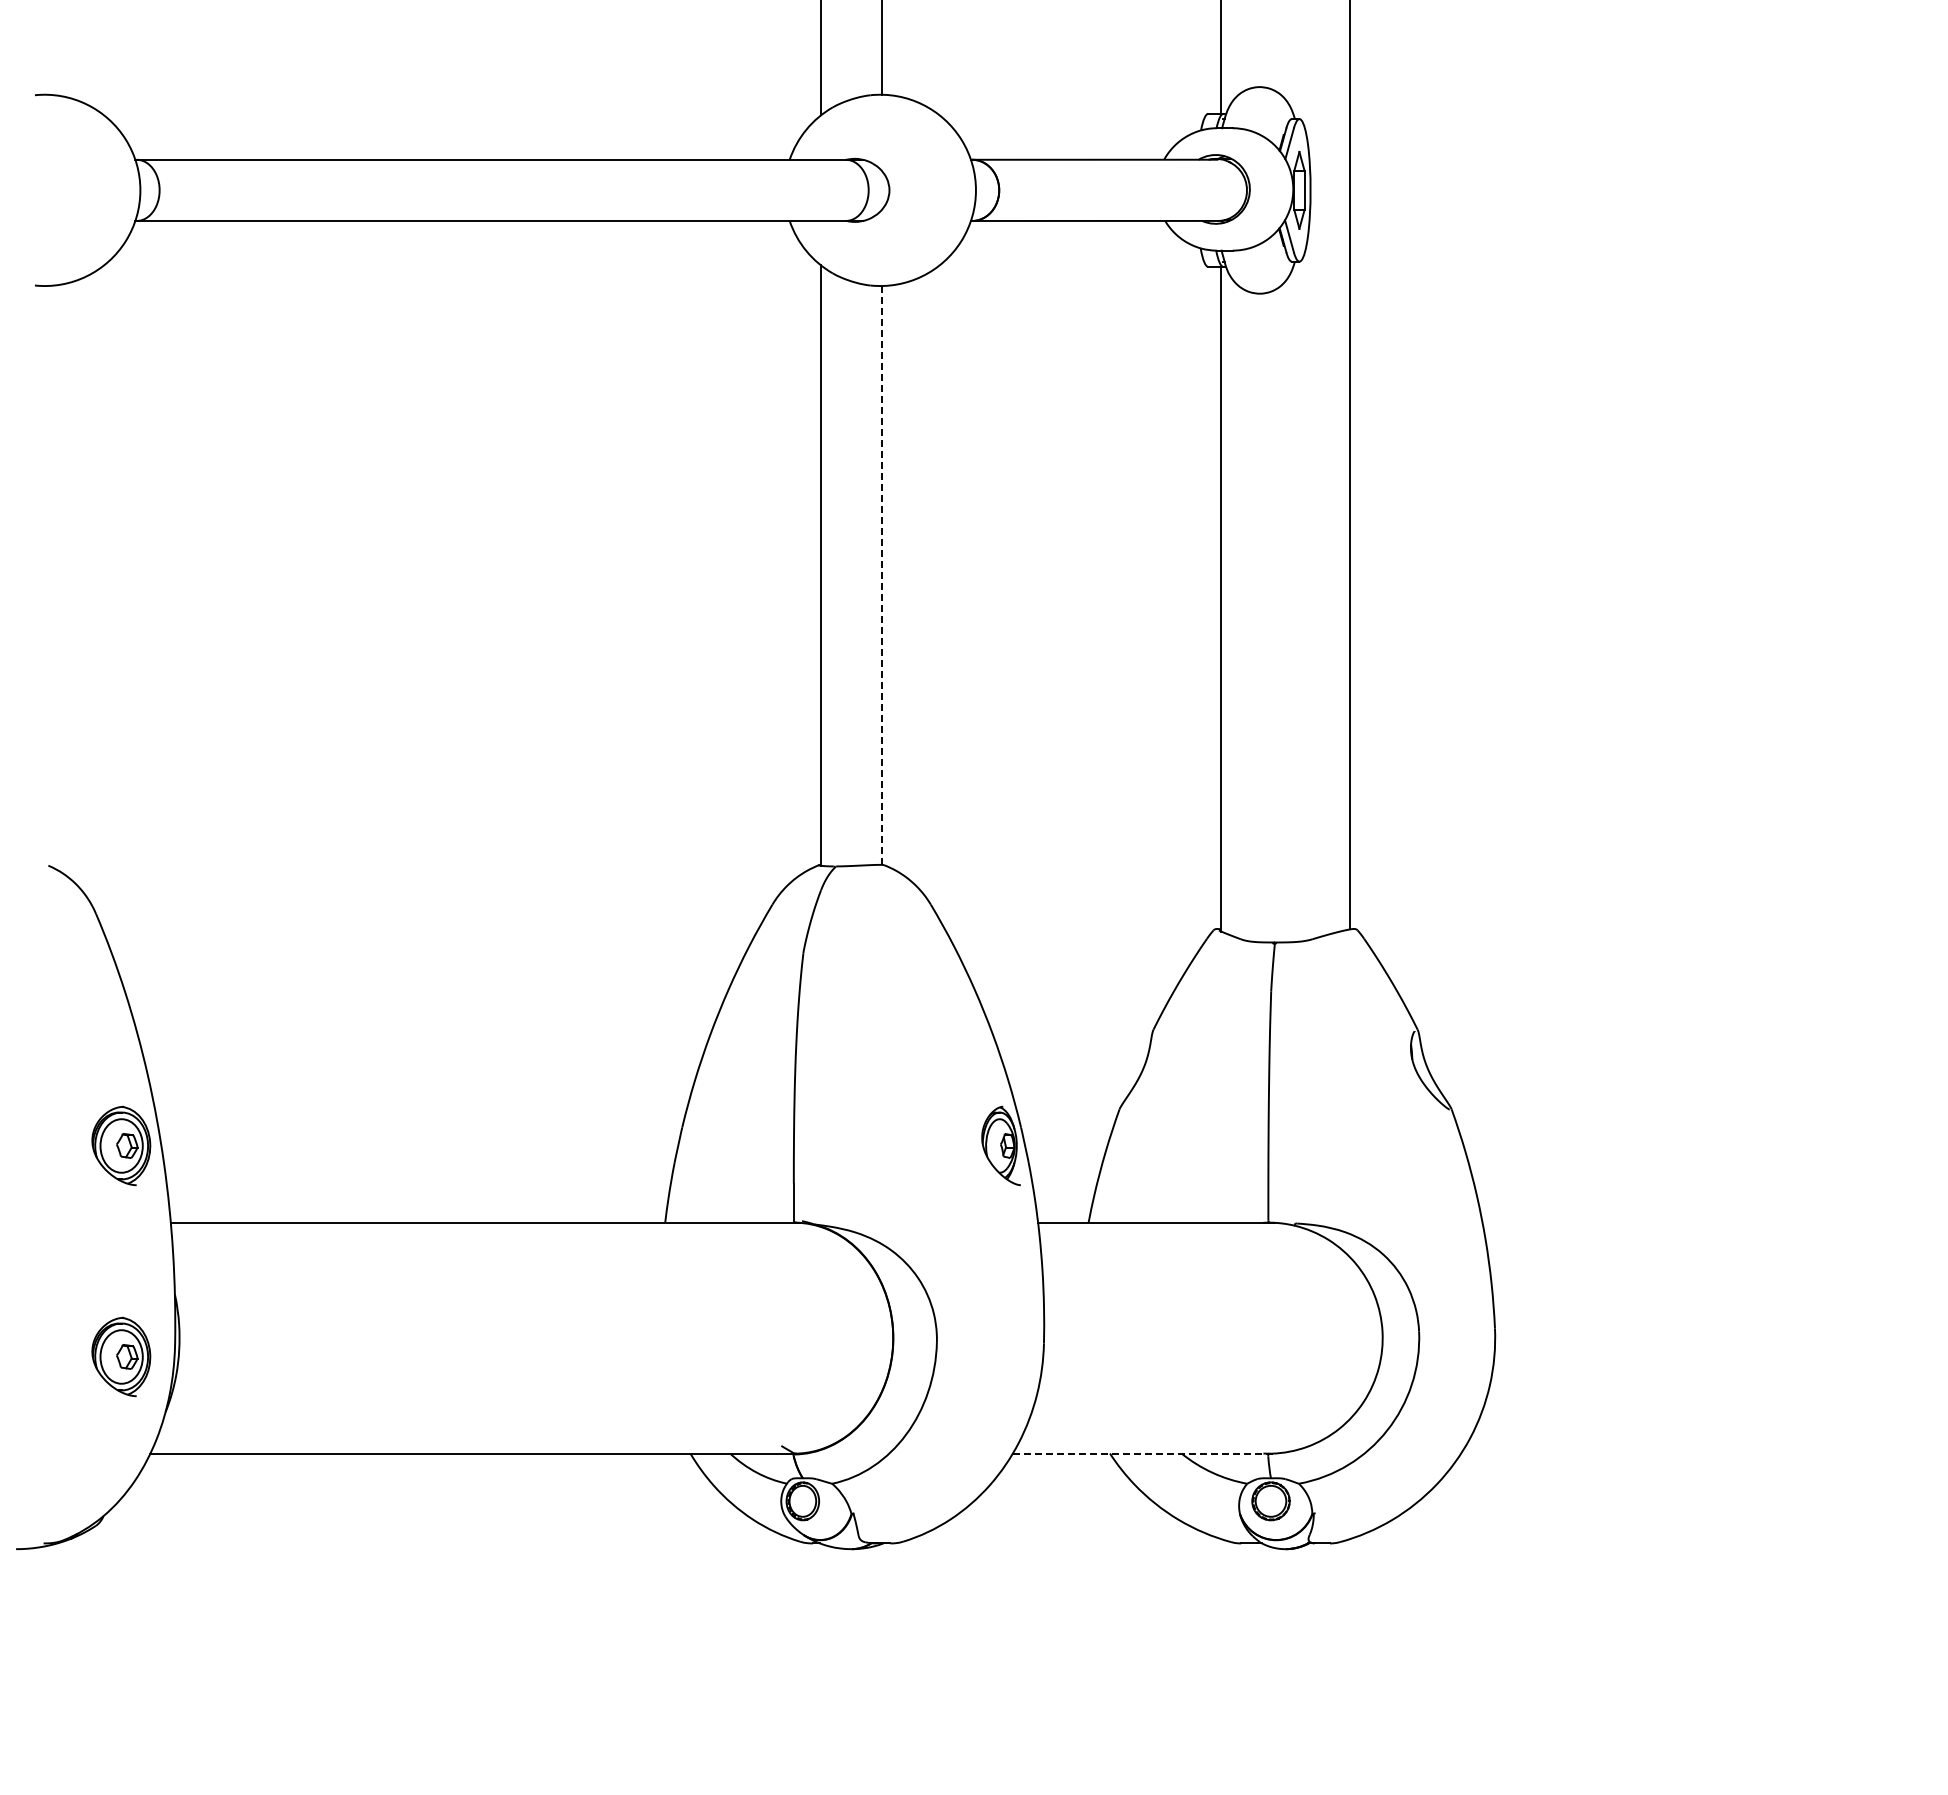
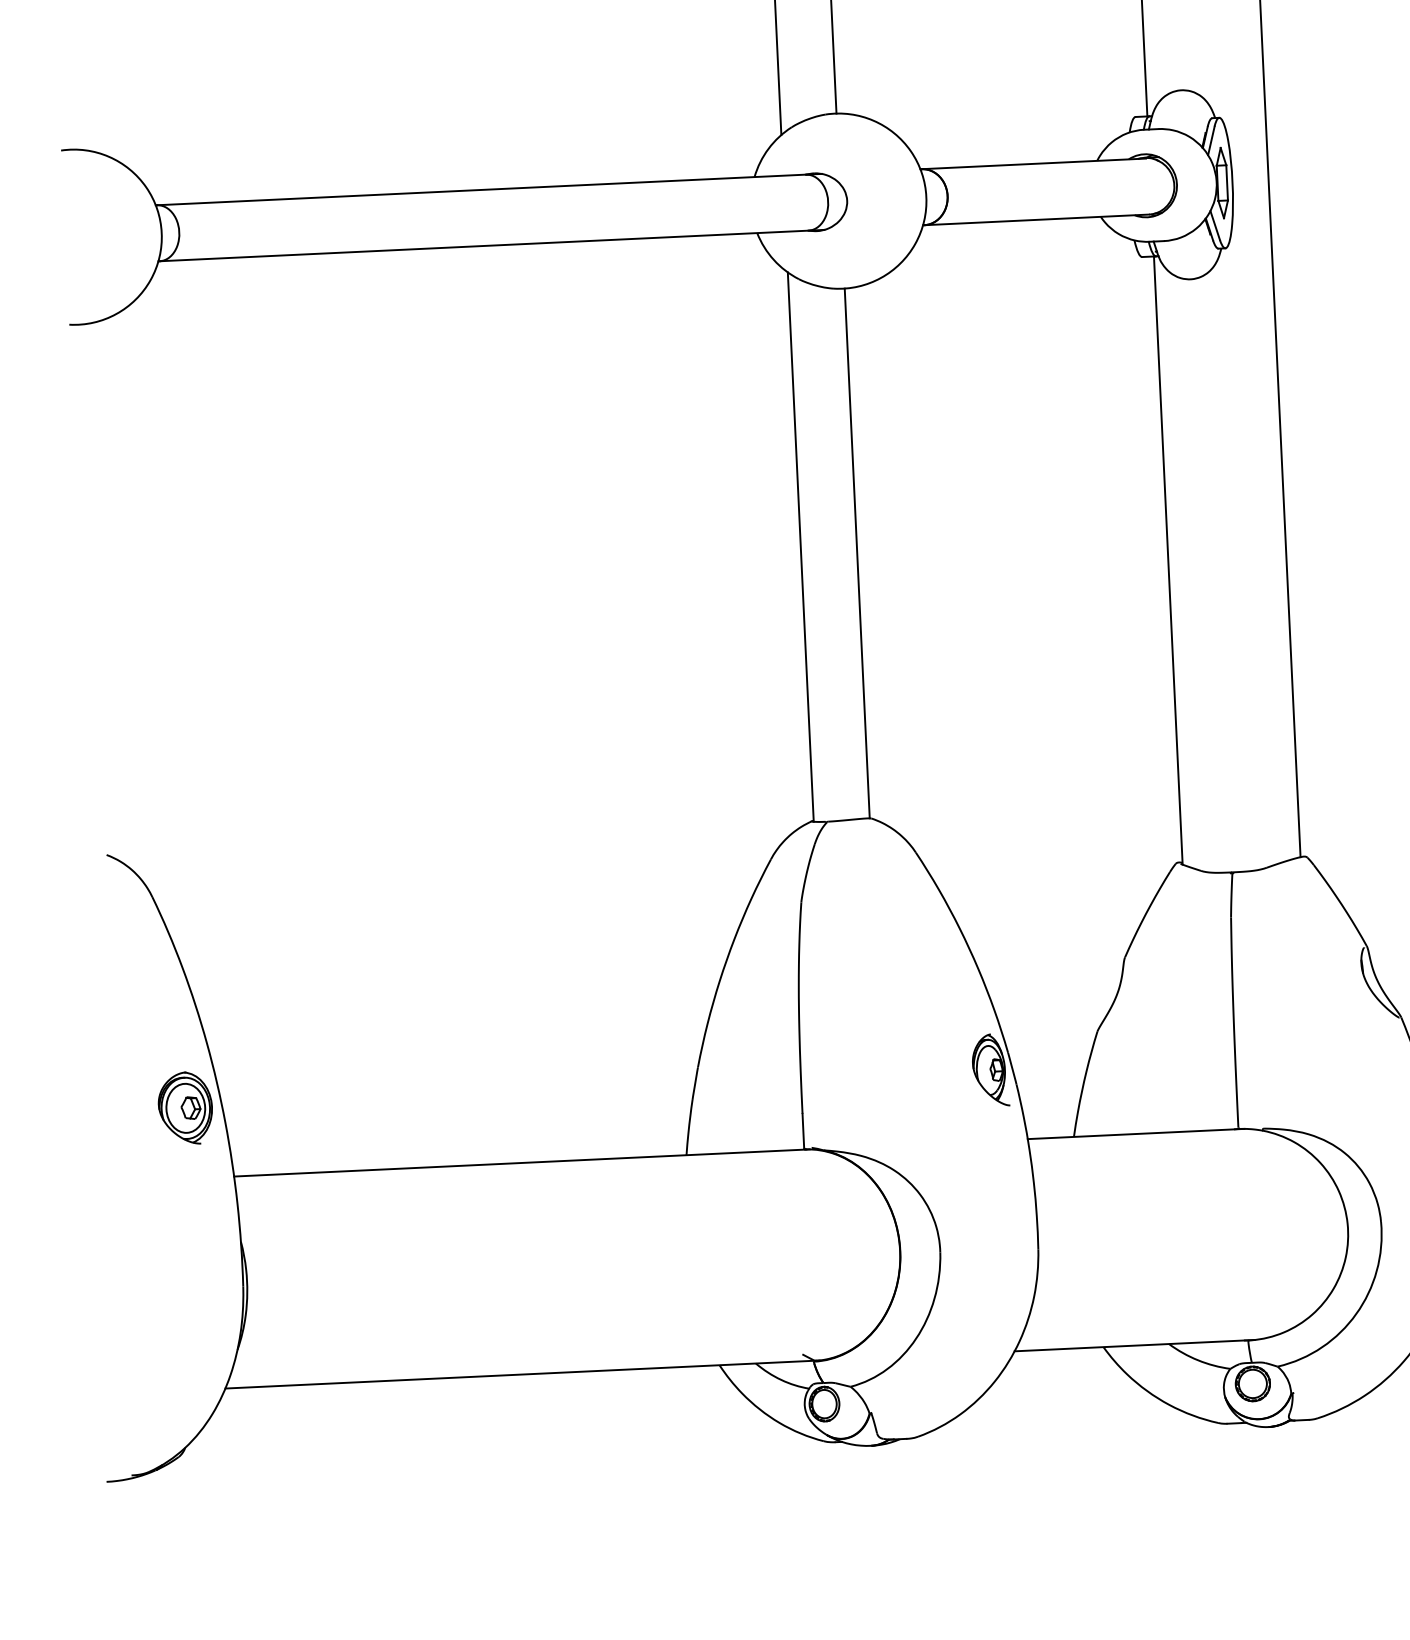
line: (882, 575) -> (857, 553), dashed -> solid
part: (121, 1356) -> (194, 1301), removed
line: (1144, 1453) -> (1135, 1345), dashed -> solid

